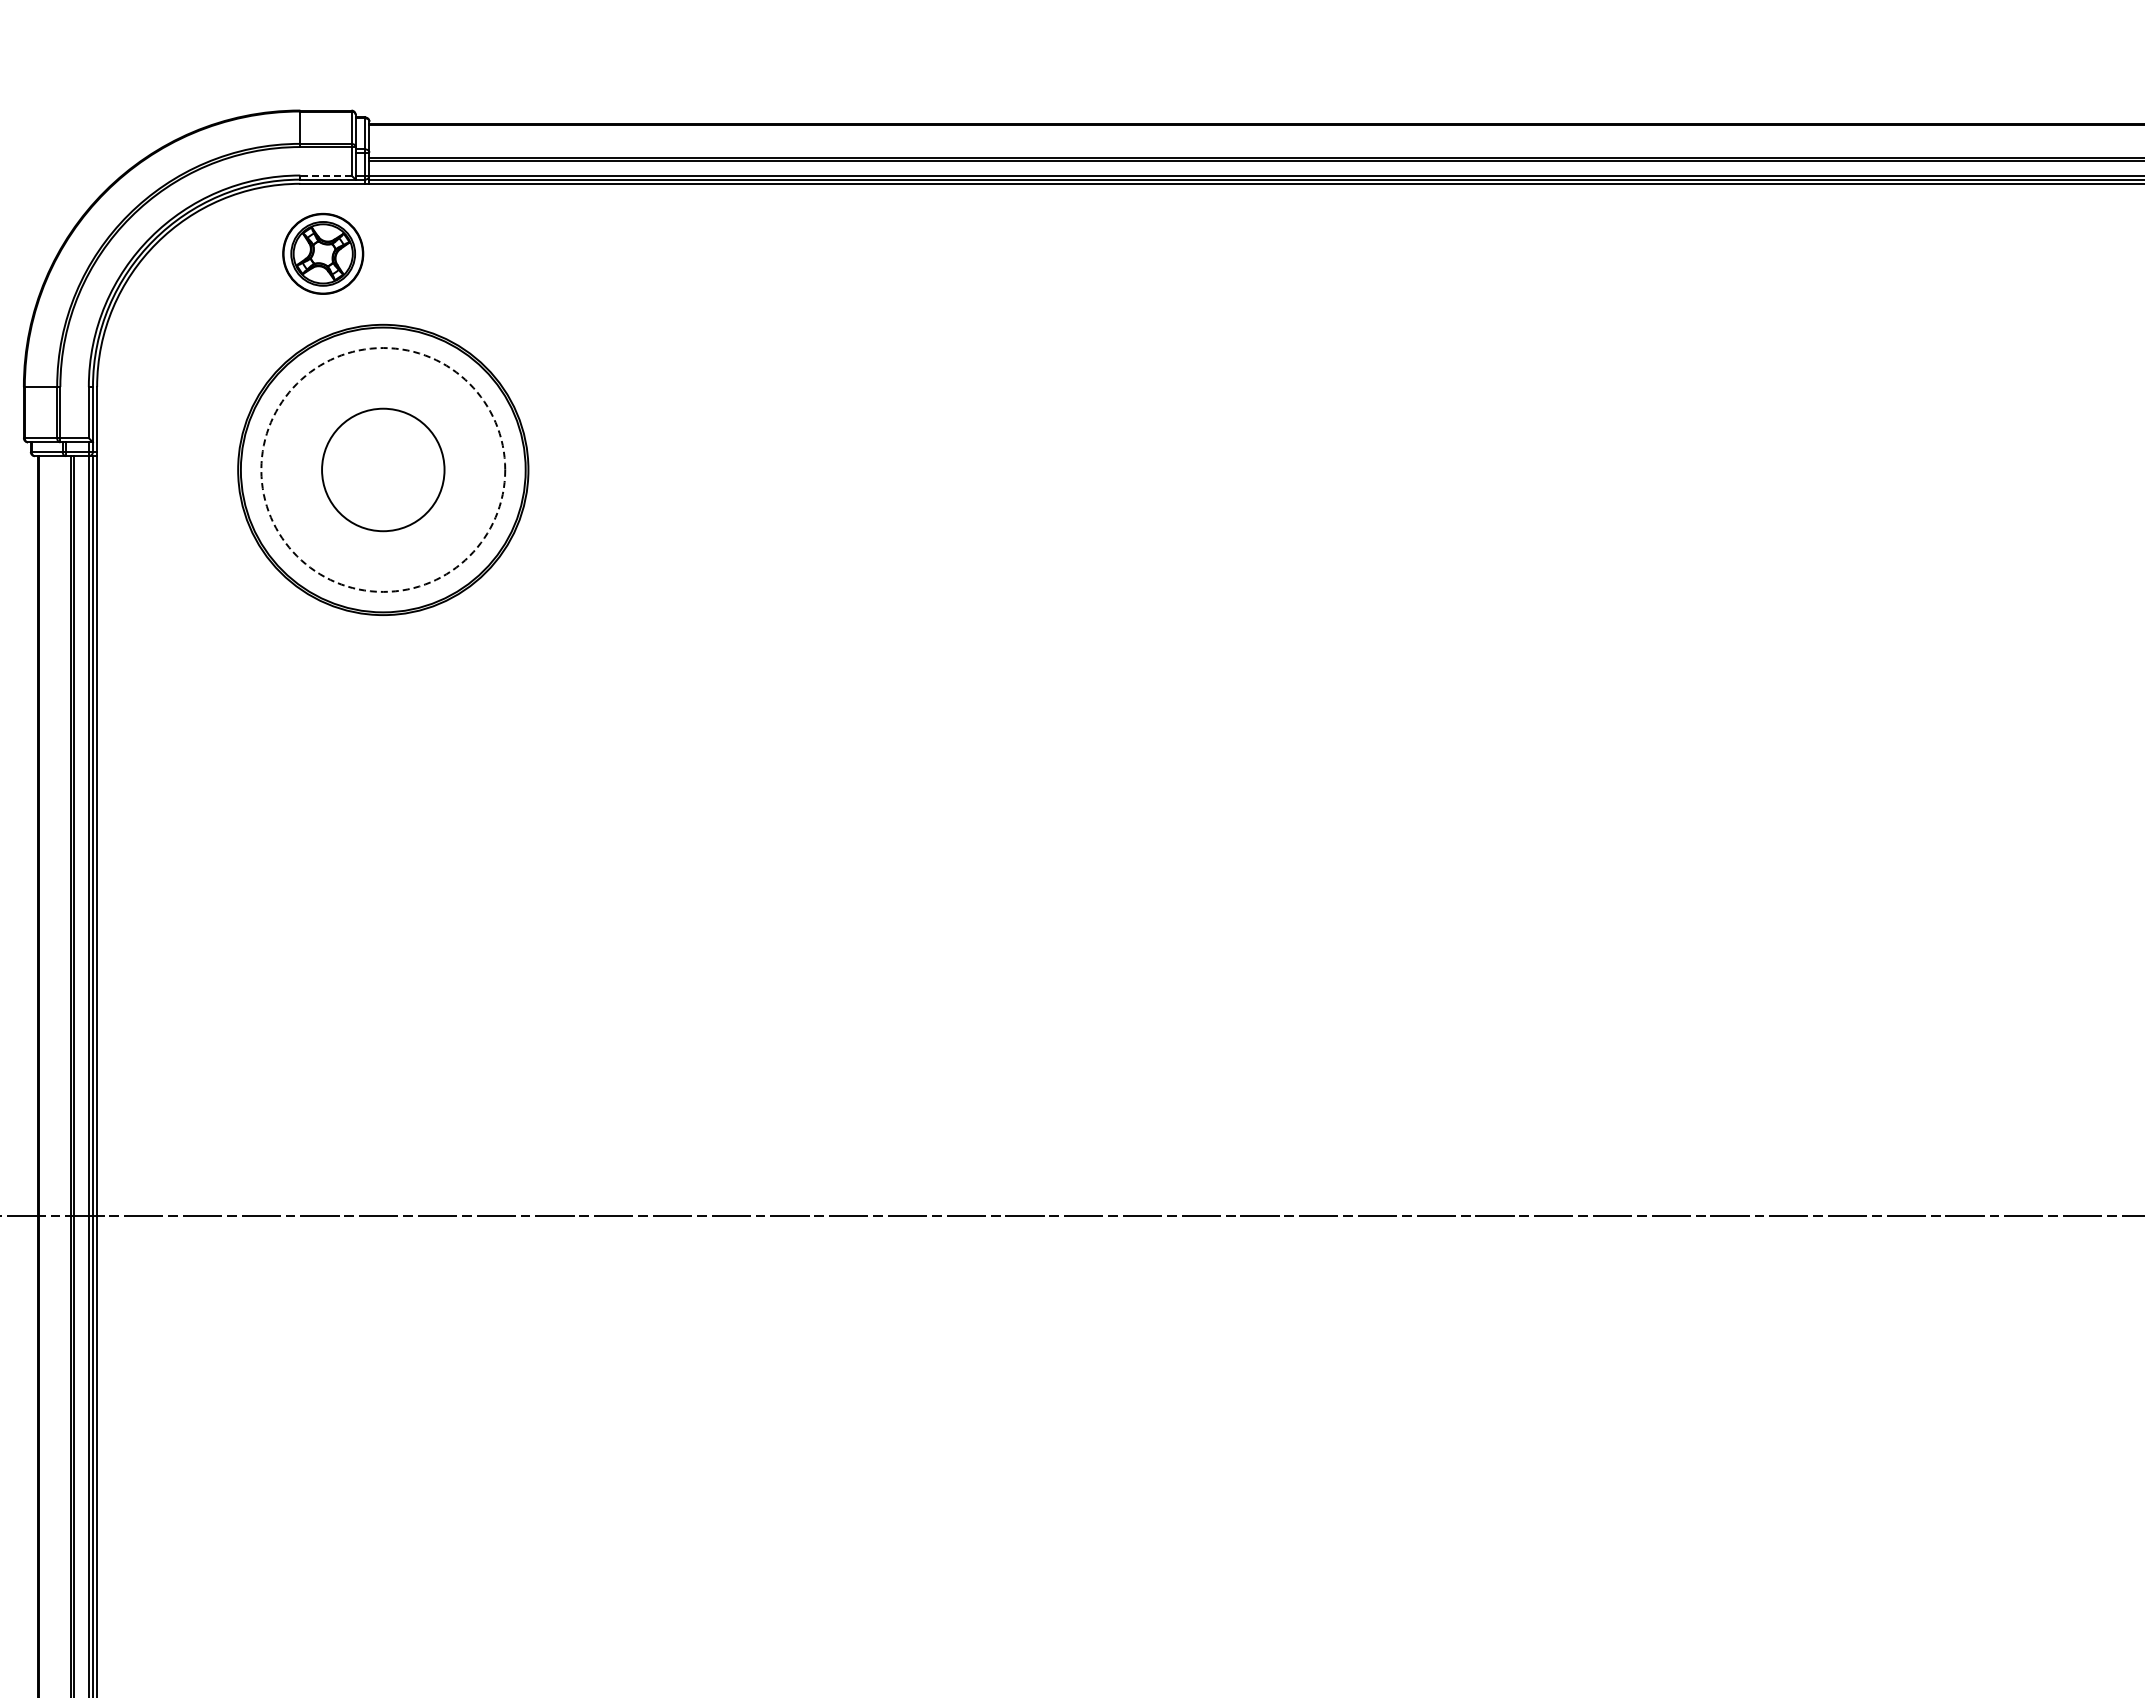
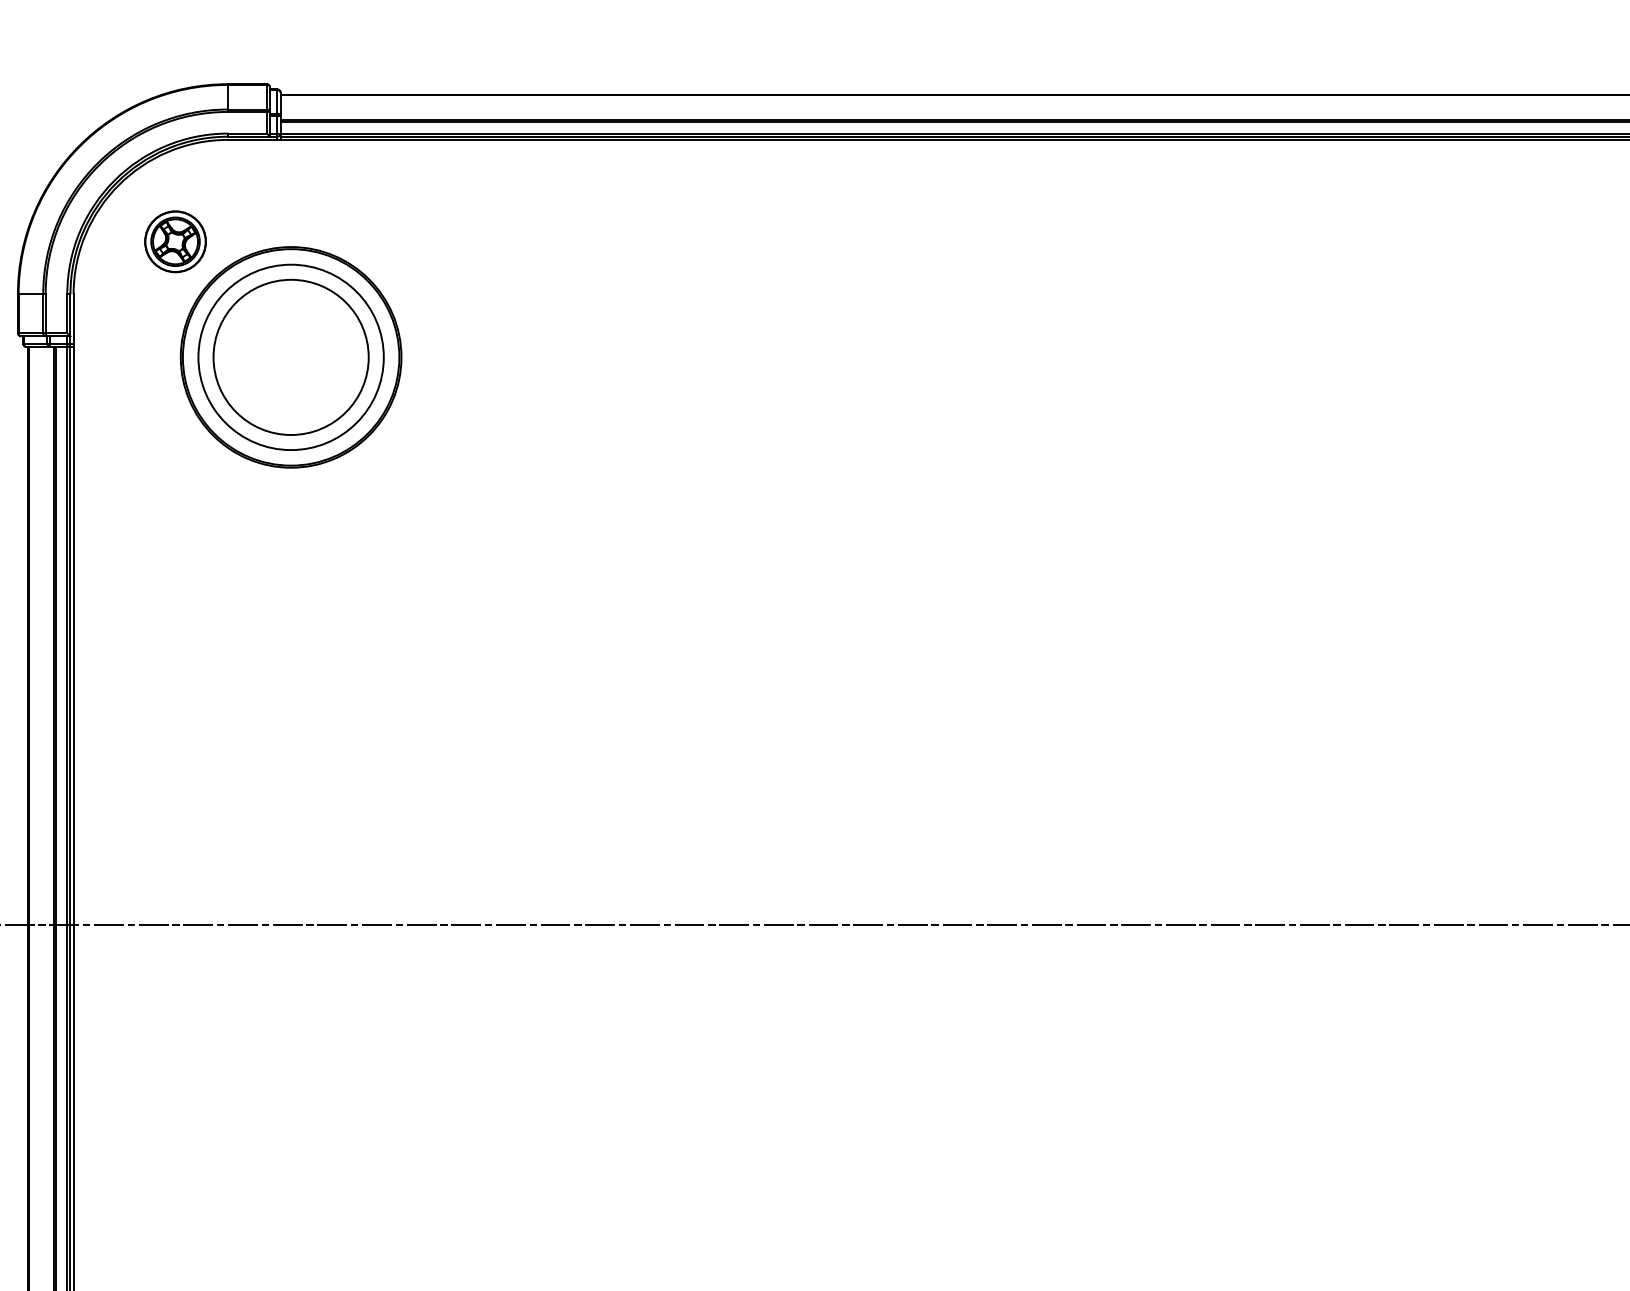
line: (325, 175) -> (247, 133), dashed -> solid
part: (323, 253) -> (175, 241), moved
circle: (383, 469) -> (291, 357), dashed -> solid
circle: (383, 469) -> (291, 357), size x1.67

